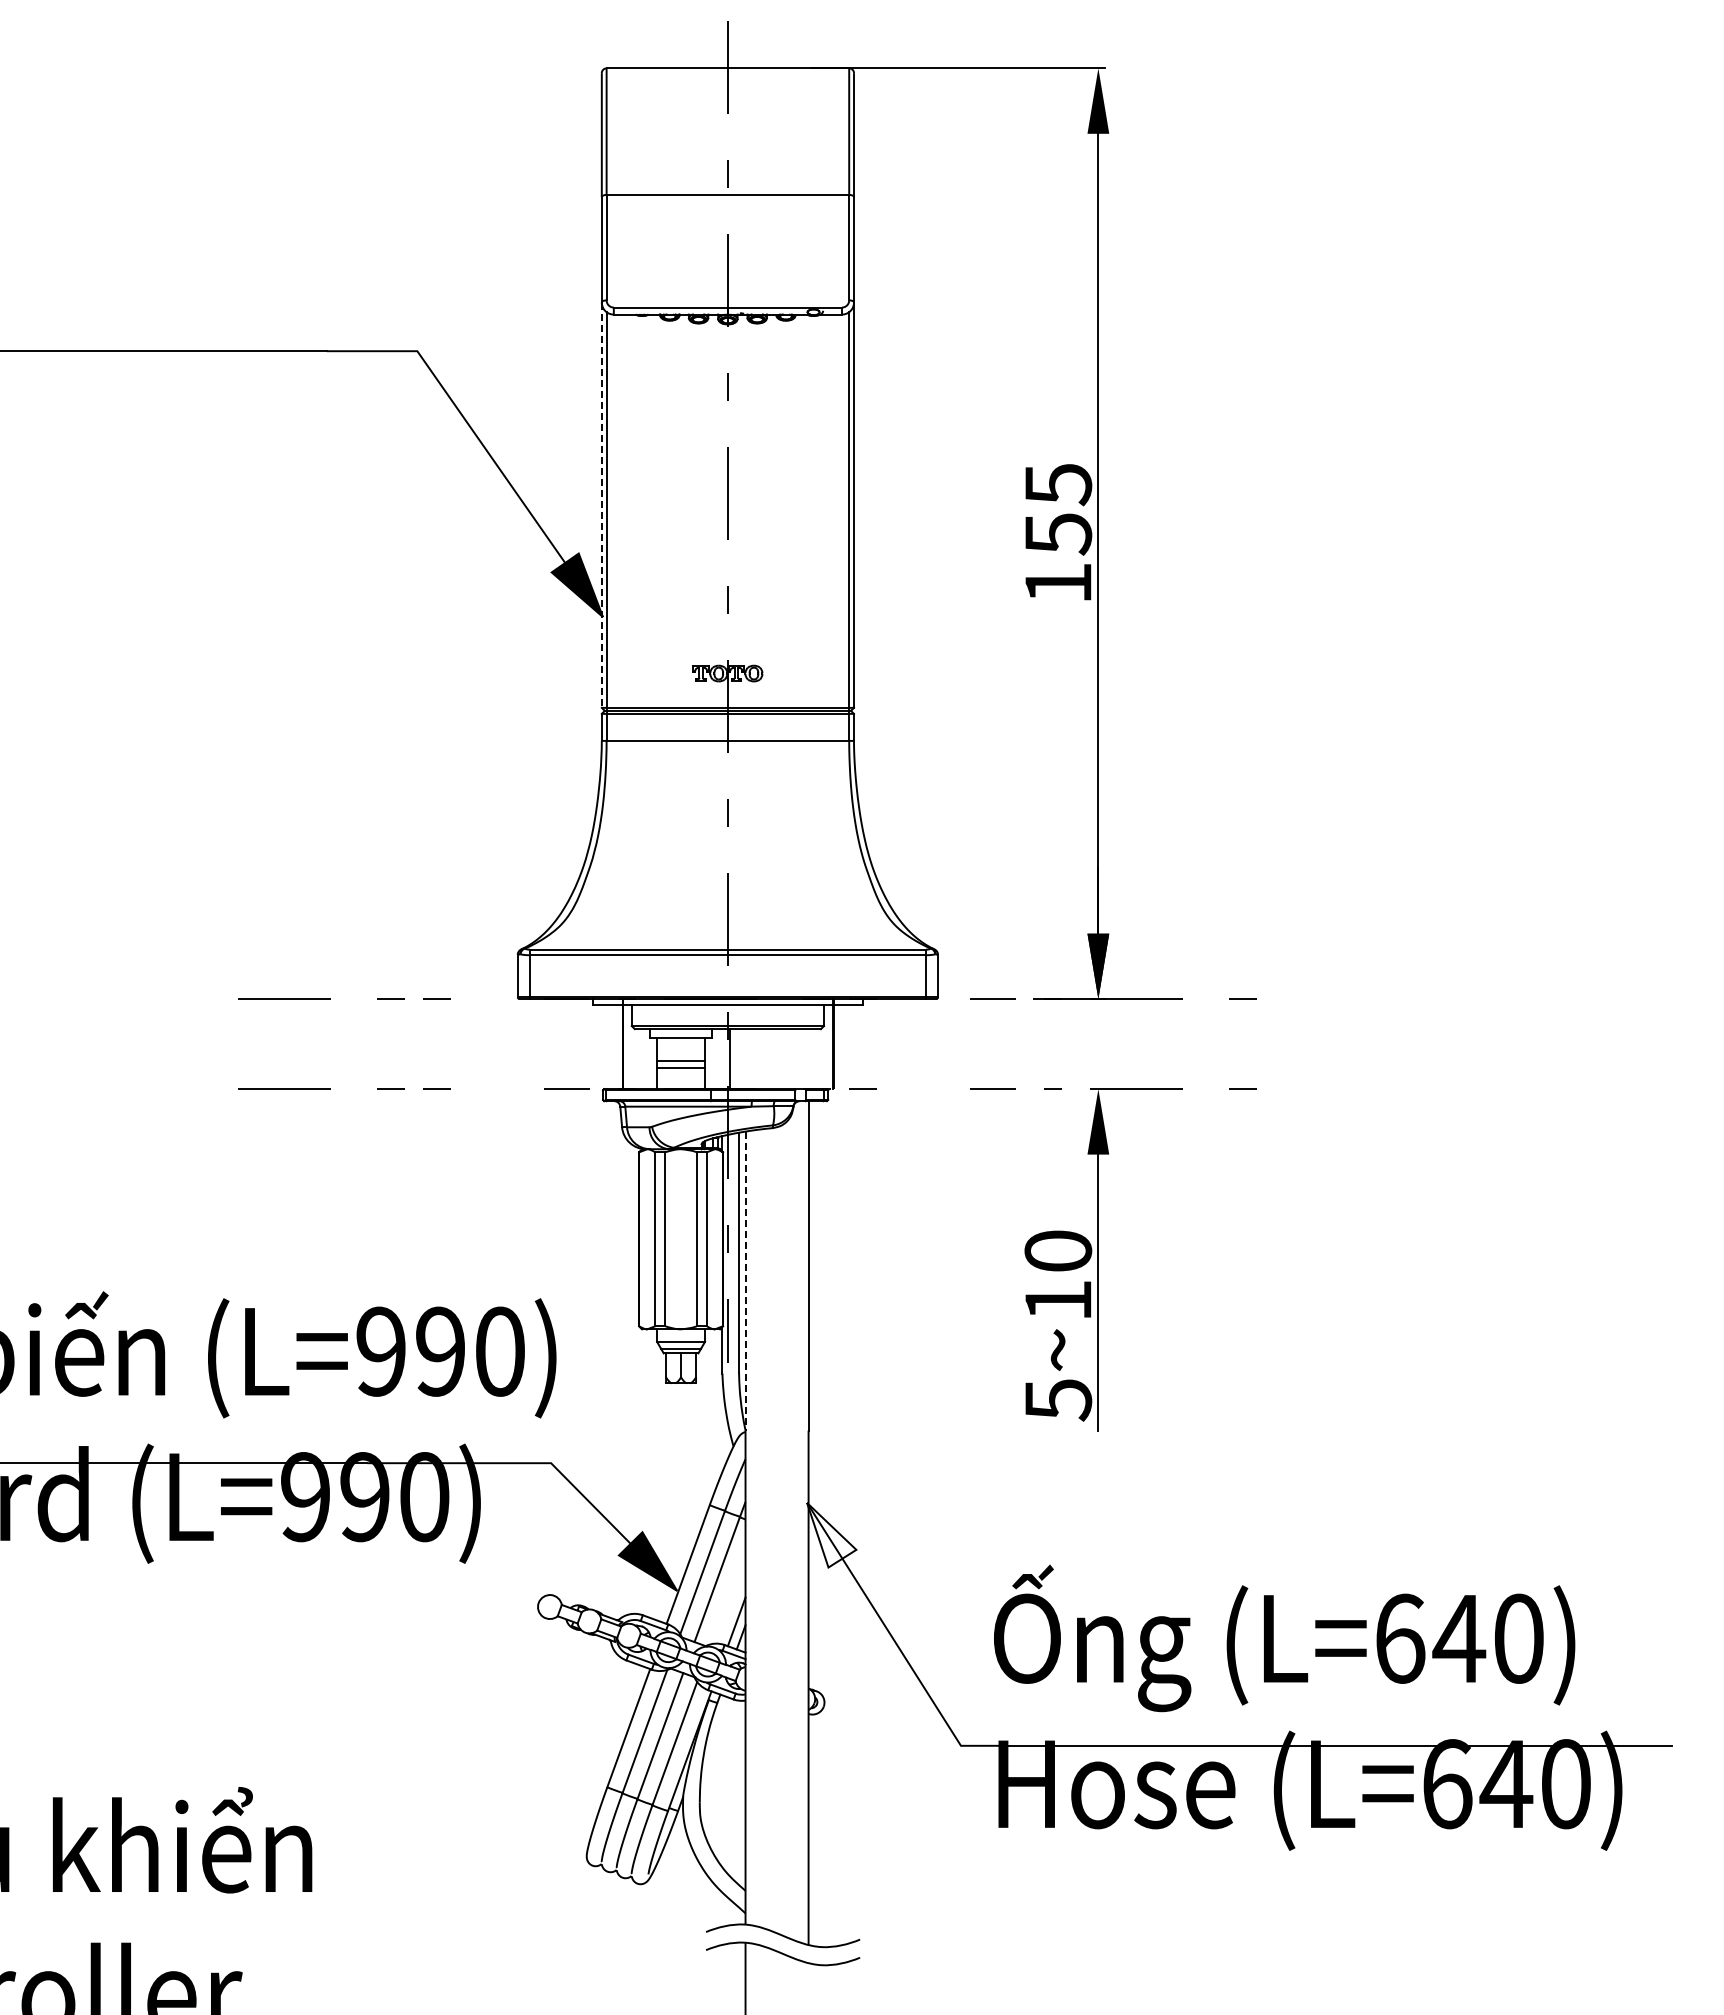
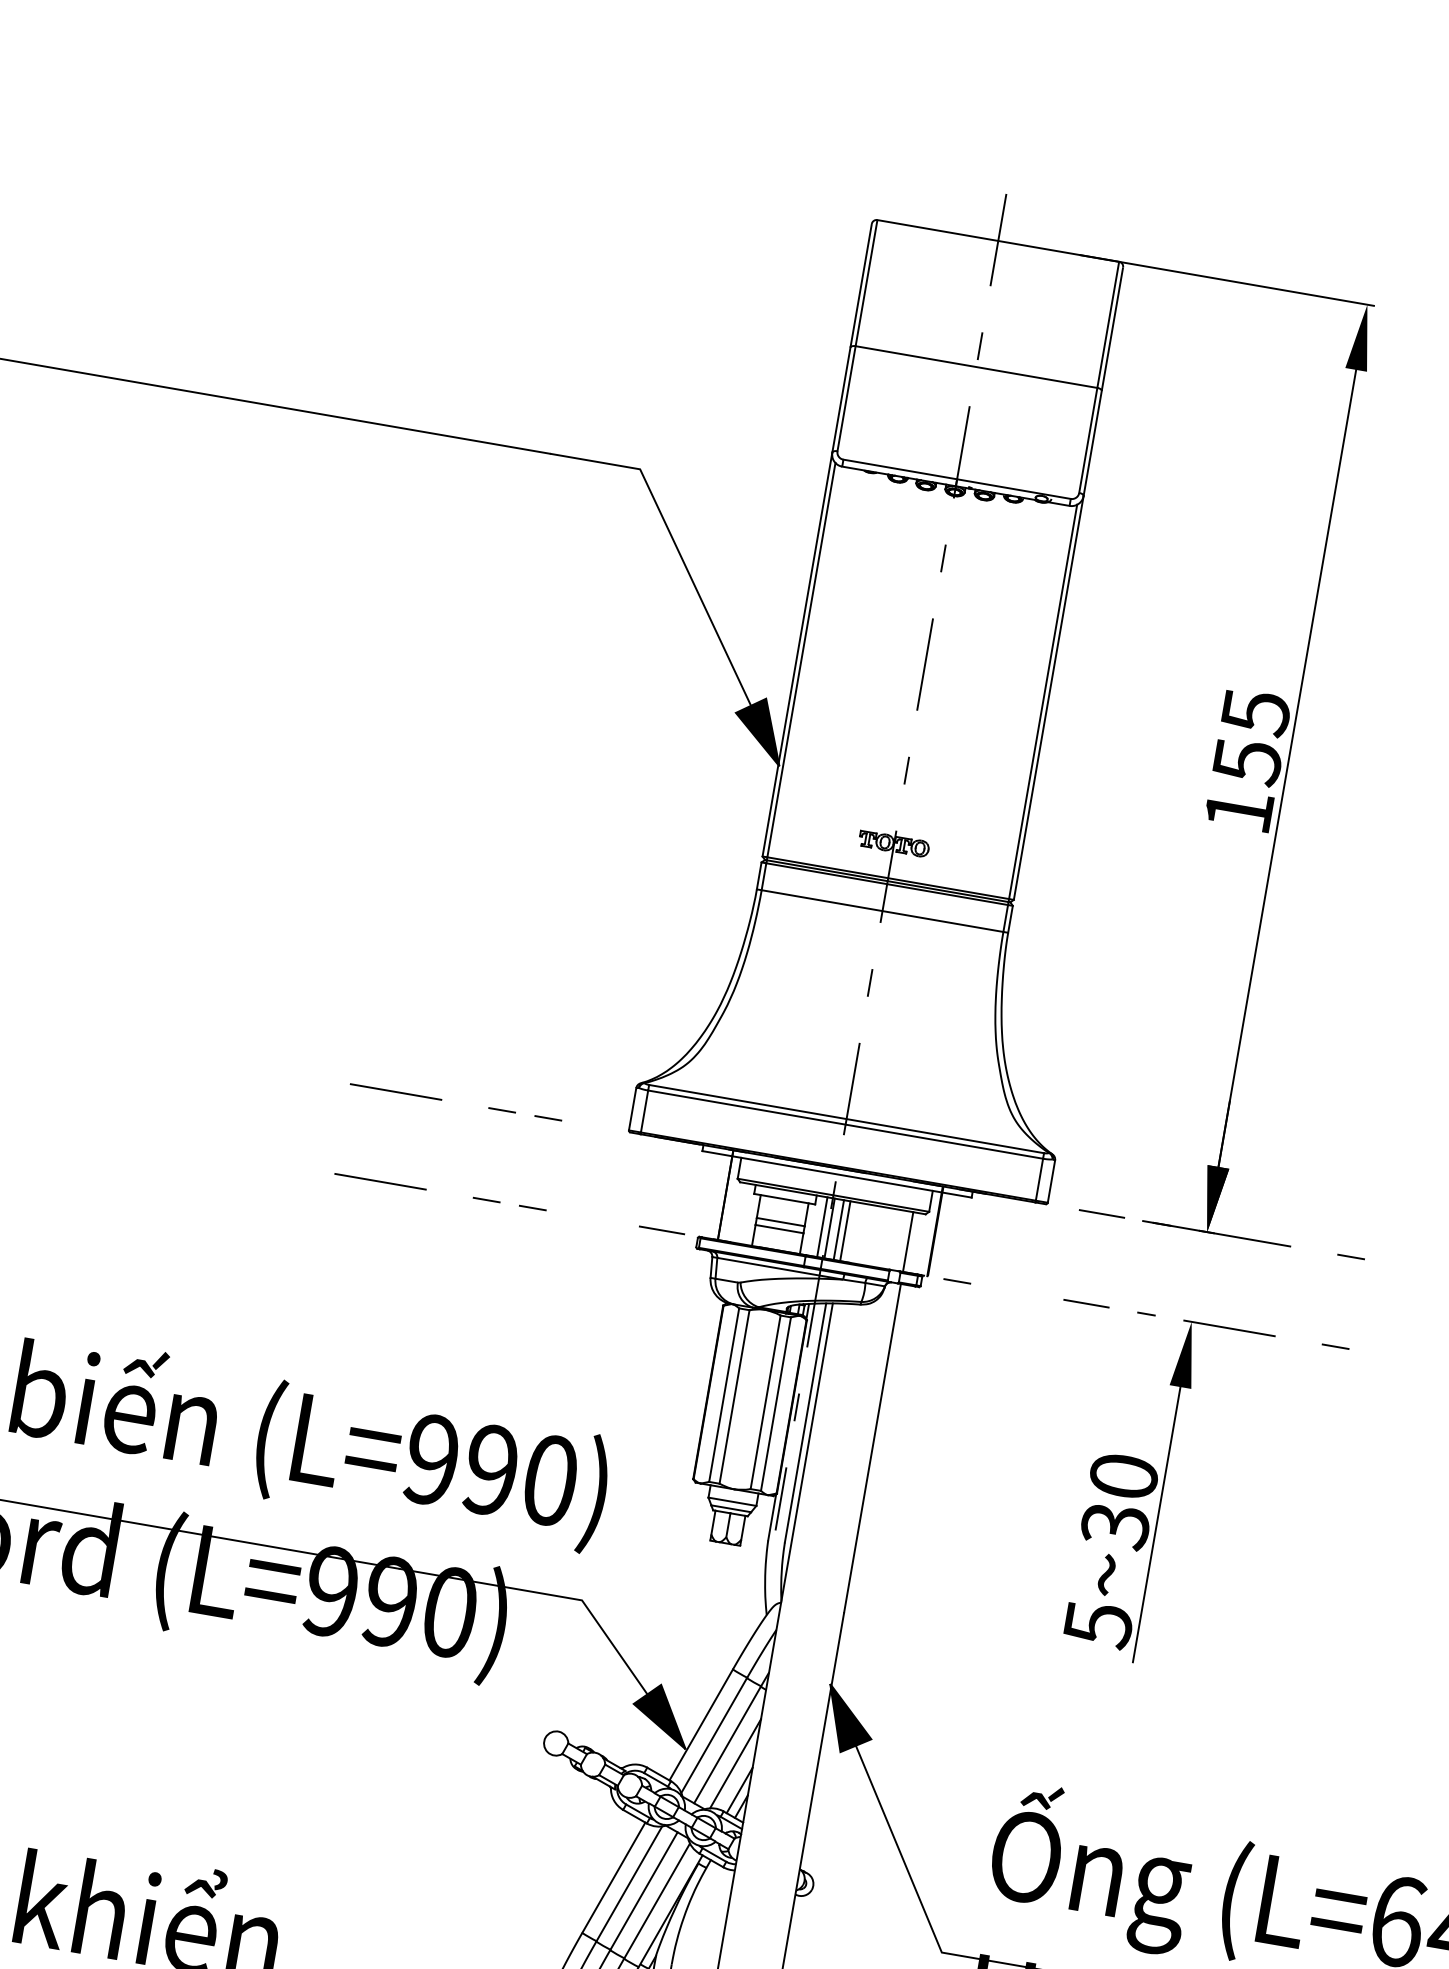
line: (601, 505) -> (797, 654), dashed -> solid
line: (722, 1059) -> (822, 1227), added
line: (739, 1059) -> (839, 1230), added
line: (745, 1059) -> (845, 1231), added
line: (808, 1059) -> (908, 1242), added
line: (745, 1281) -> (807, 1452), dashed -> solid
text: (1058, 1301) -> (1115, 1526), 5~10 -> 5~30
fill: (831, 1534) -> (849, 1719), added
line: (727, 1596) -> (734, 1763), added

